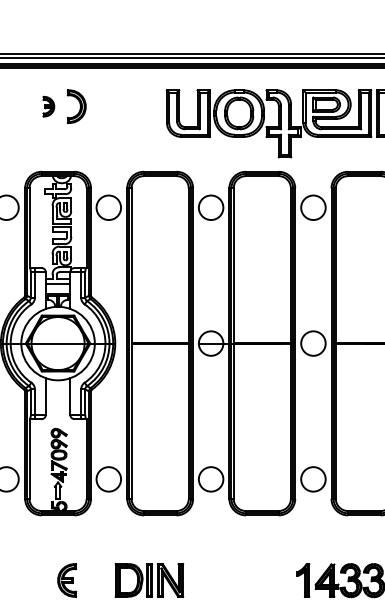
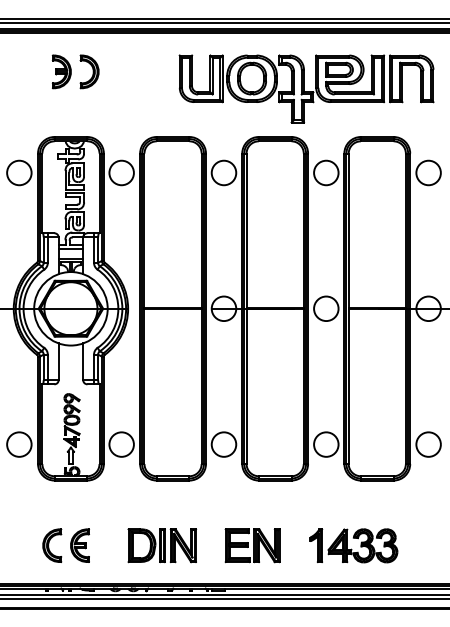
part: (48, 106) -> (61, 71), size x1.67
part: (39, 580) -> (52, 545), added
part: (239, 580) -> (252, 545), added

